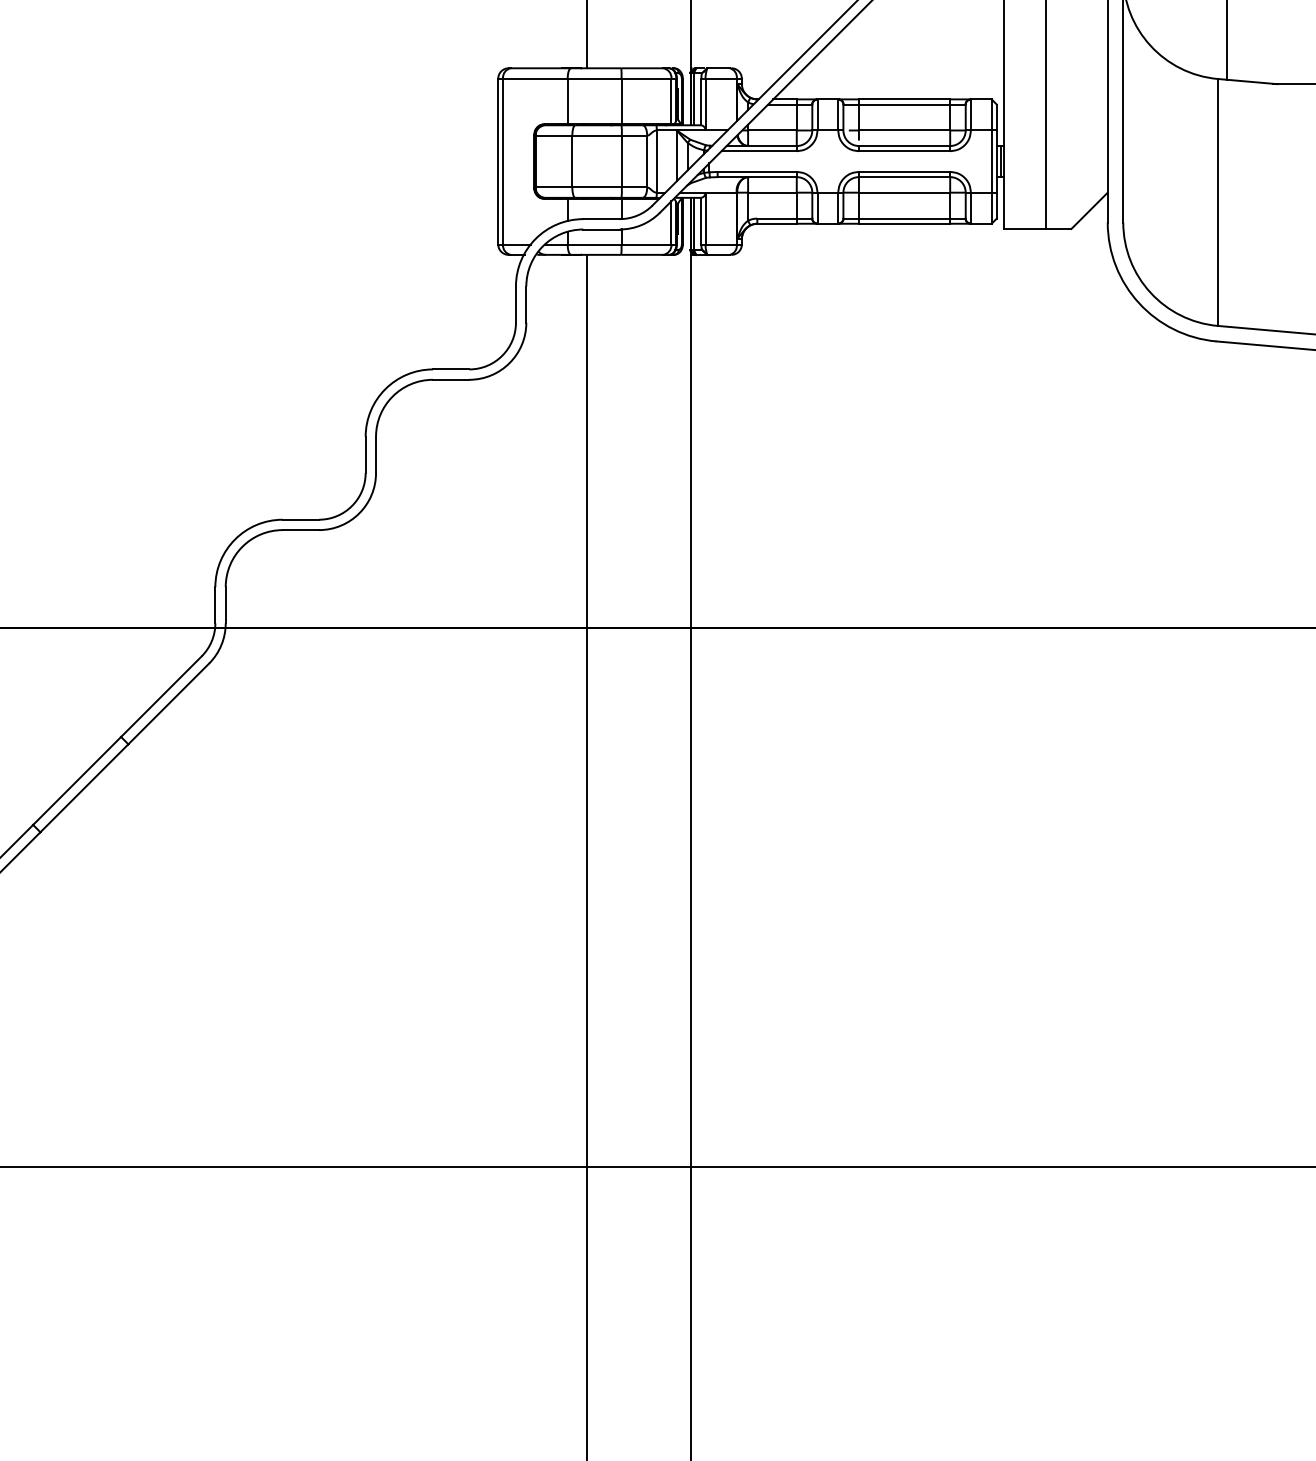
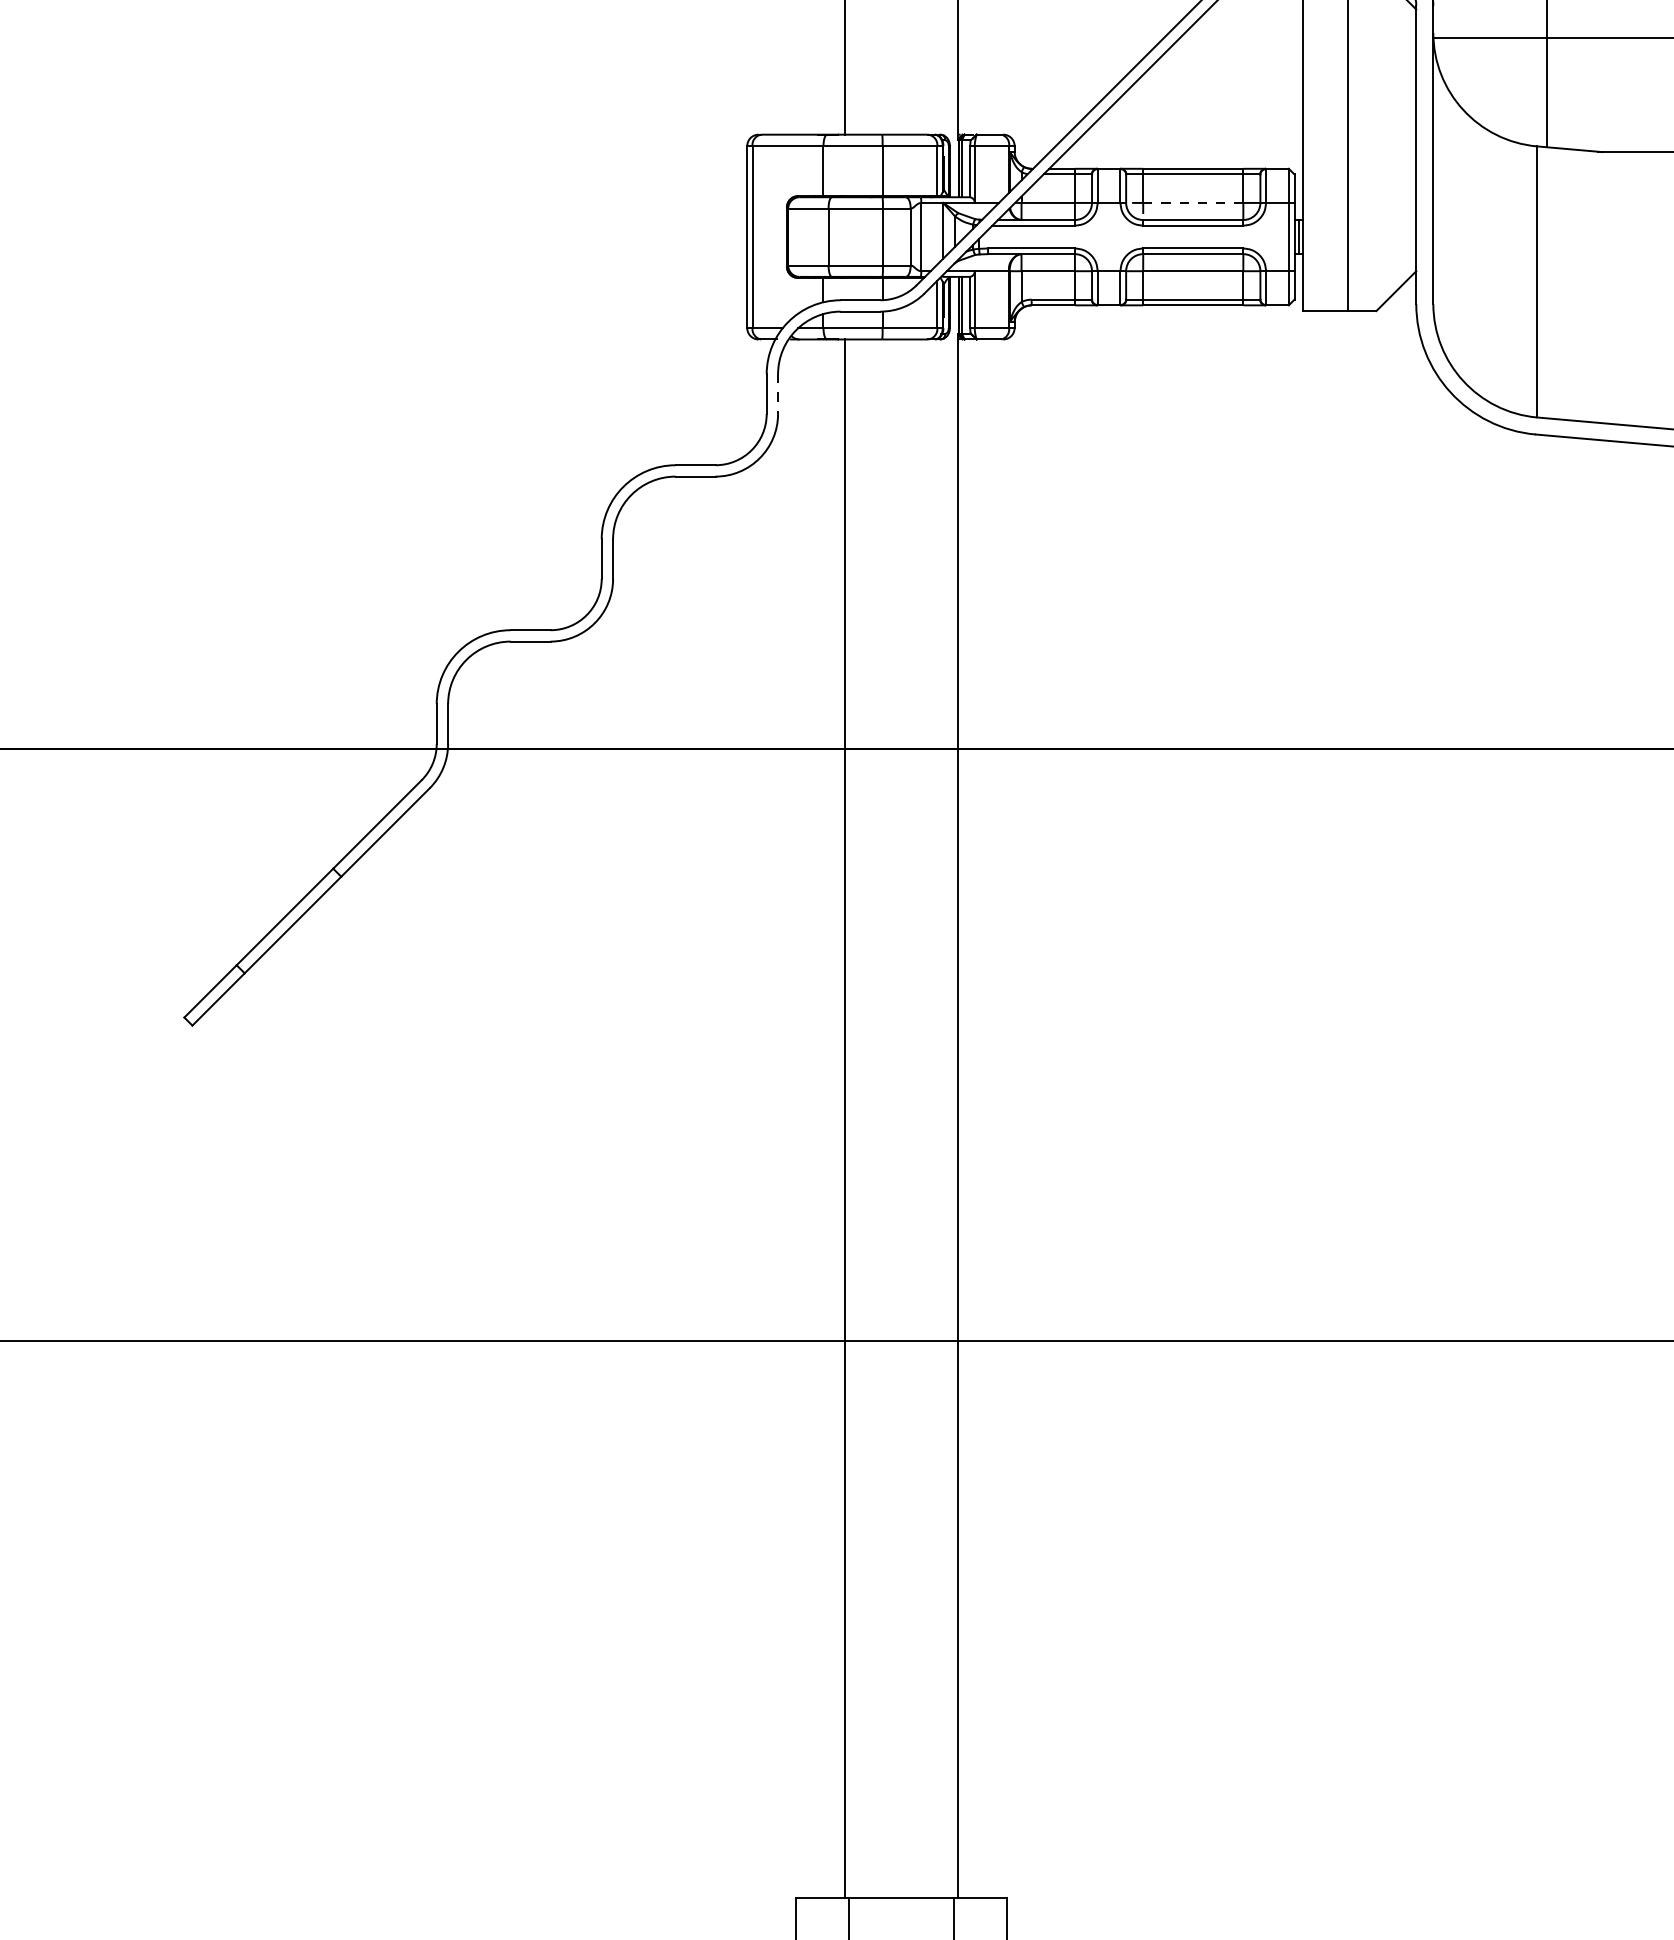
line: (904, 130) -> (1193, 202), solid -> dashed
line: (526, 304) -> (778, 394), solid -> dashed

